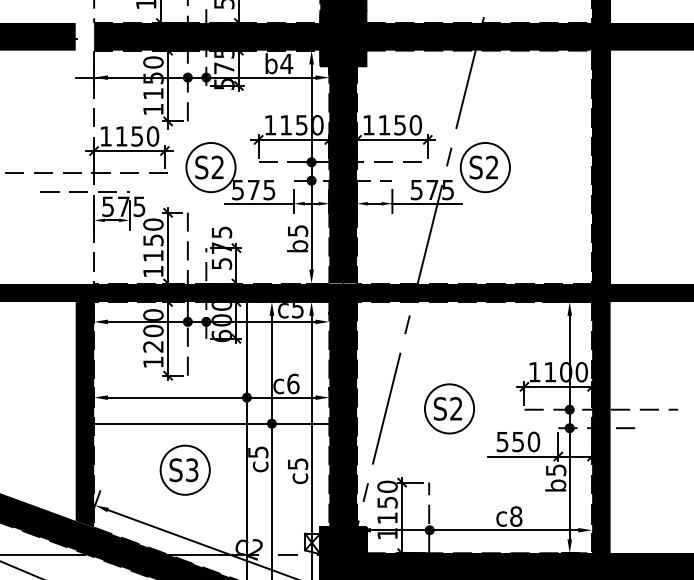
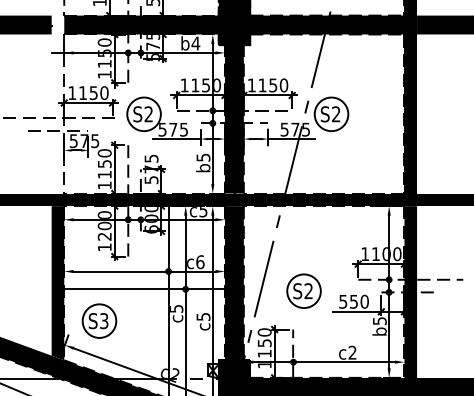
part: (448, 407) -> (303, 290), moved
part: (185, 469) -> (99, 320), moved
text: (516, 516) -> (352, 352), c8 -> c2

